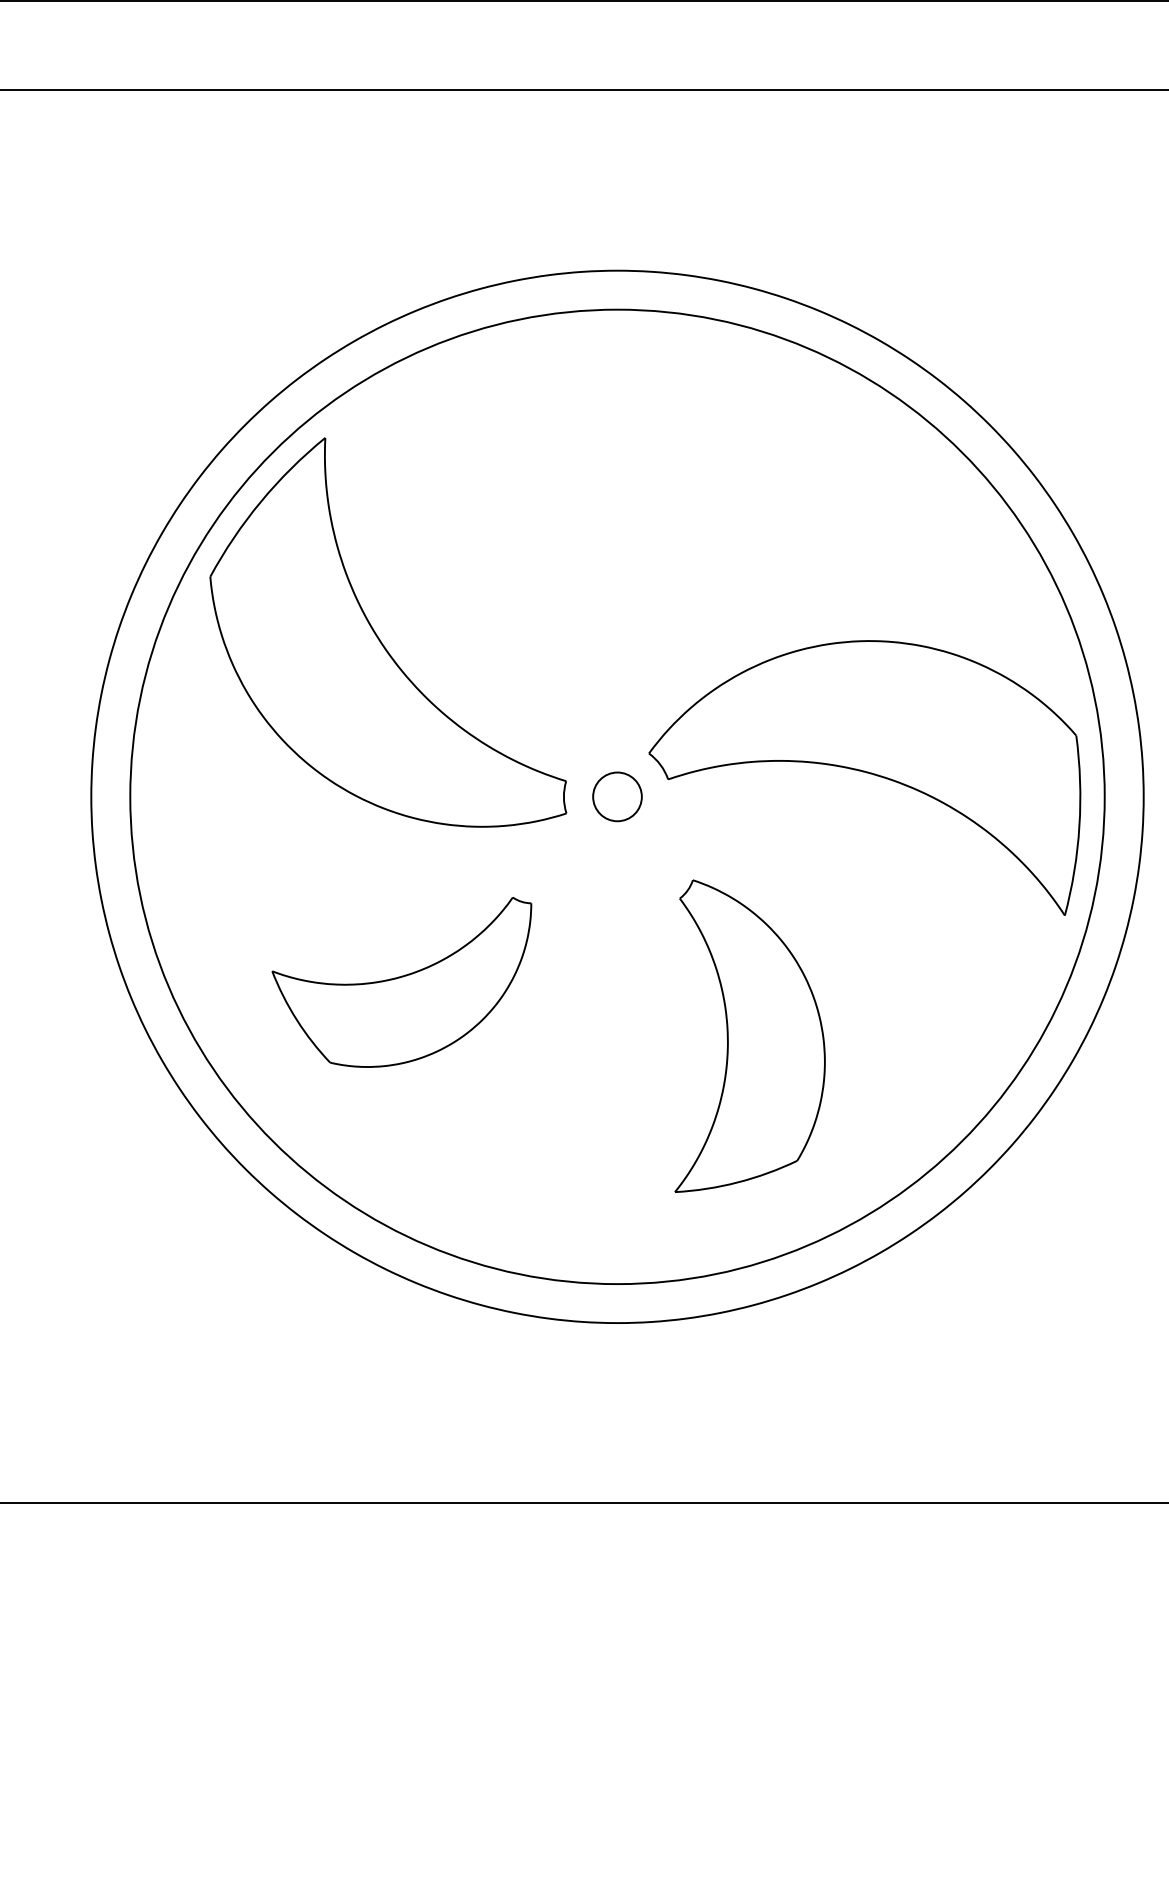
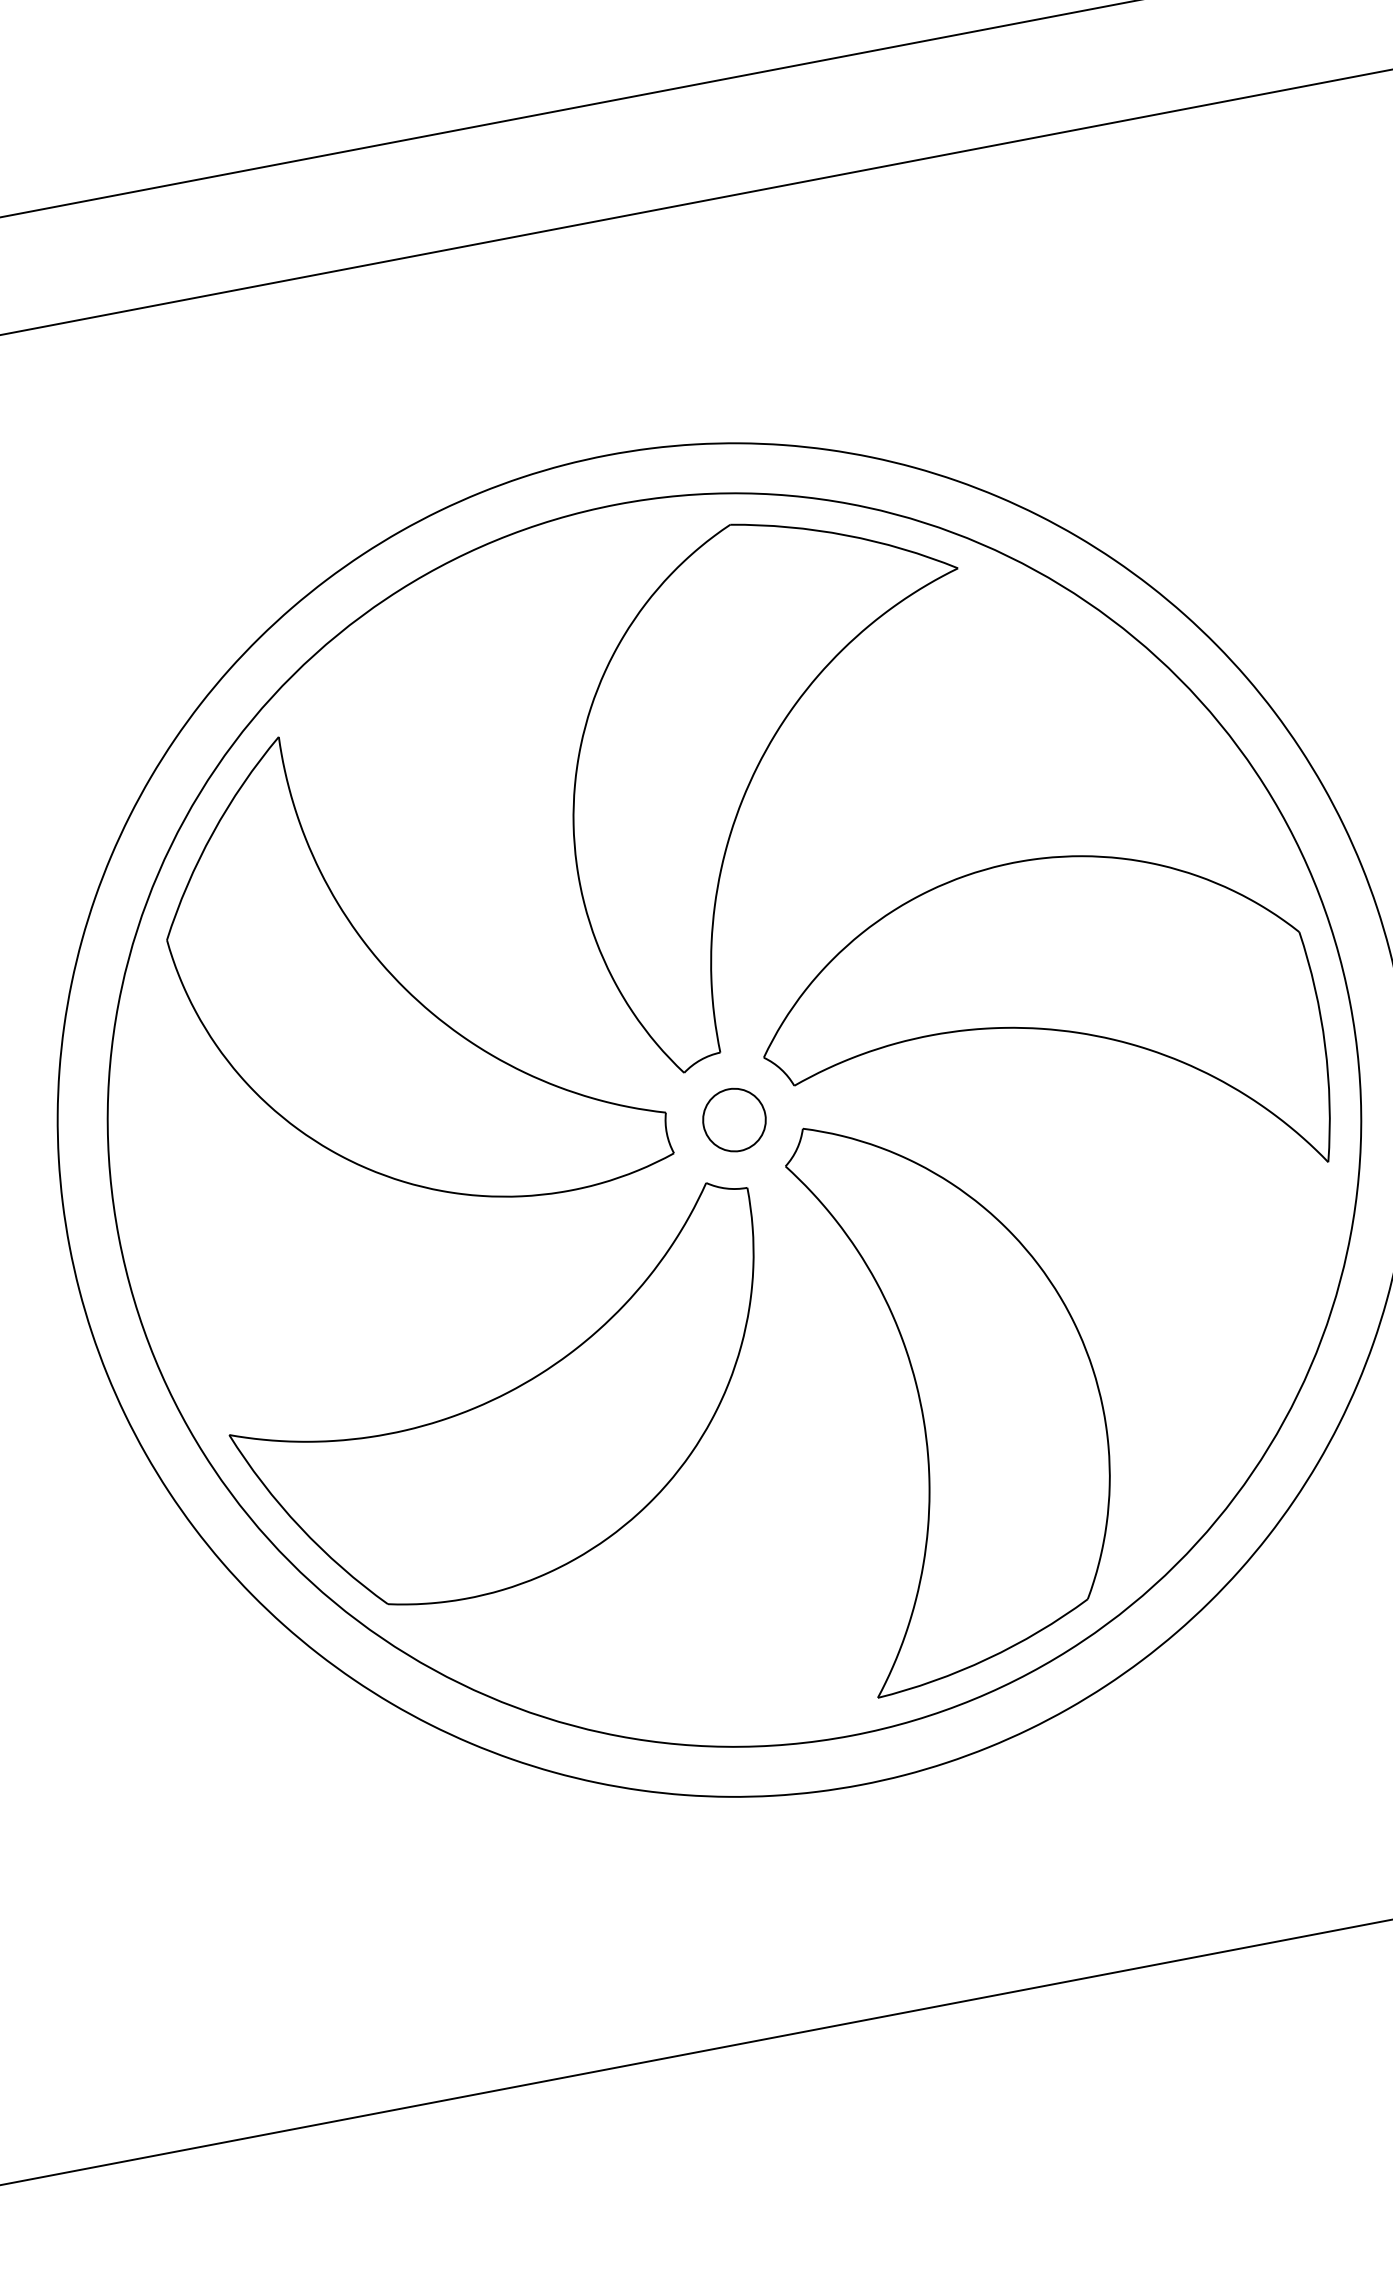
part: (683, 536) -> (755, 775), added
part: (401, 982) -> (506, 1406), size x1.67
part: (749, 1035) -> (958, 1389), size x1.43

